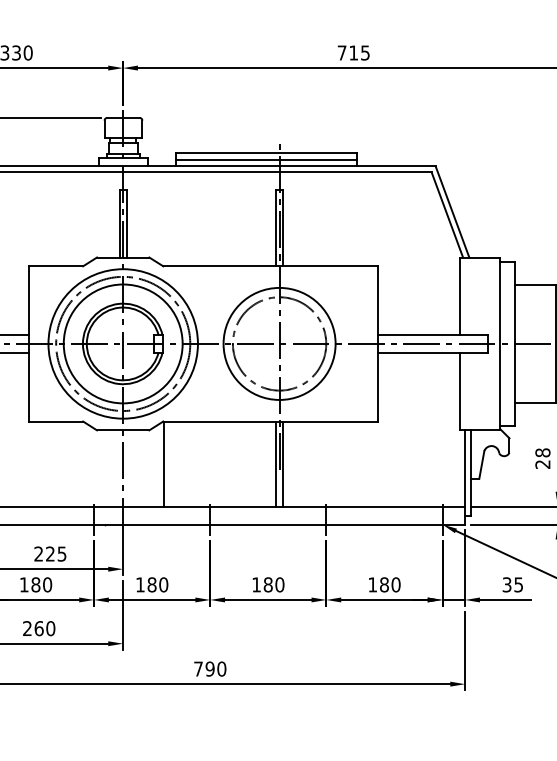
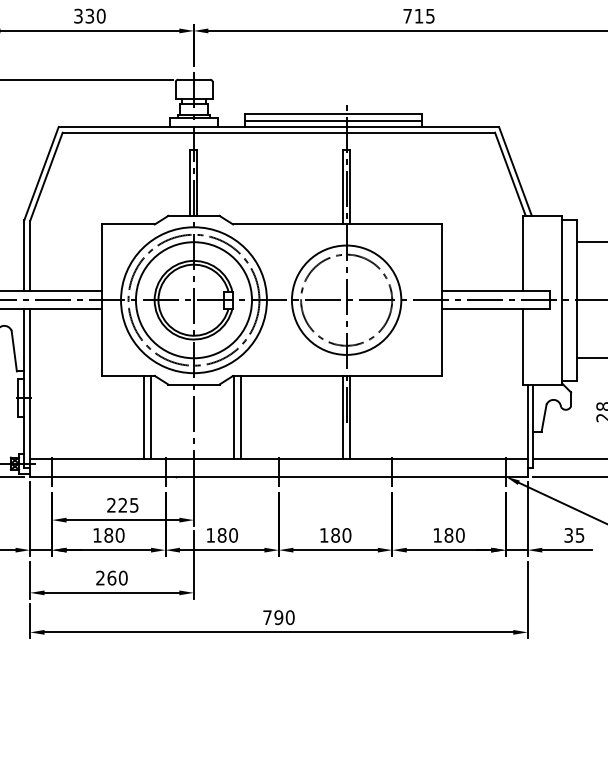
line: (71, 464) -> (143, 417), added
line: (78, 464) -> (150, 417), added
line: (170, 464) -> (240, 417), added

